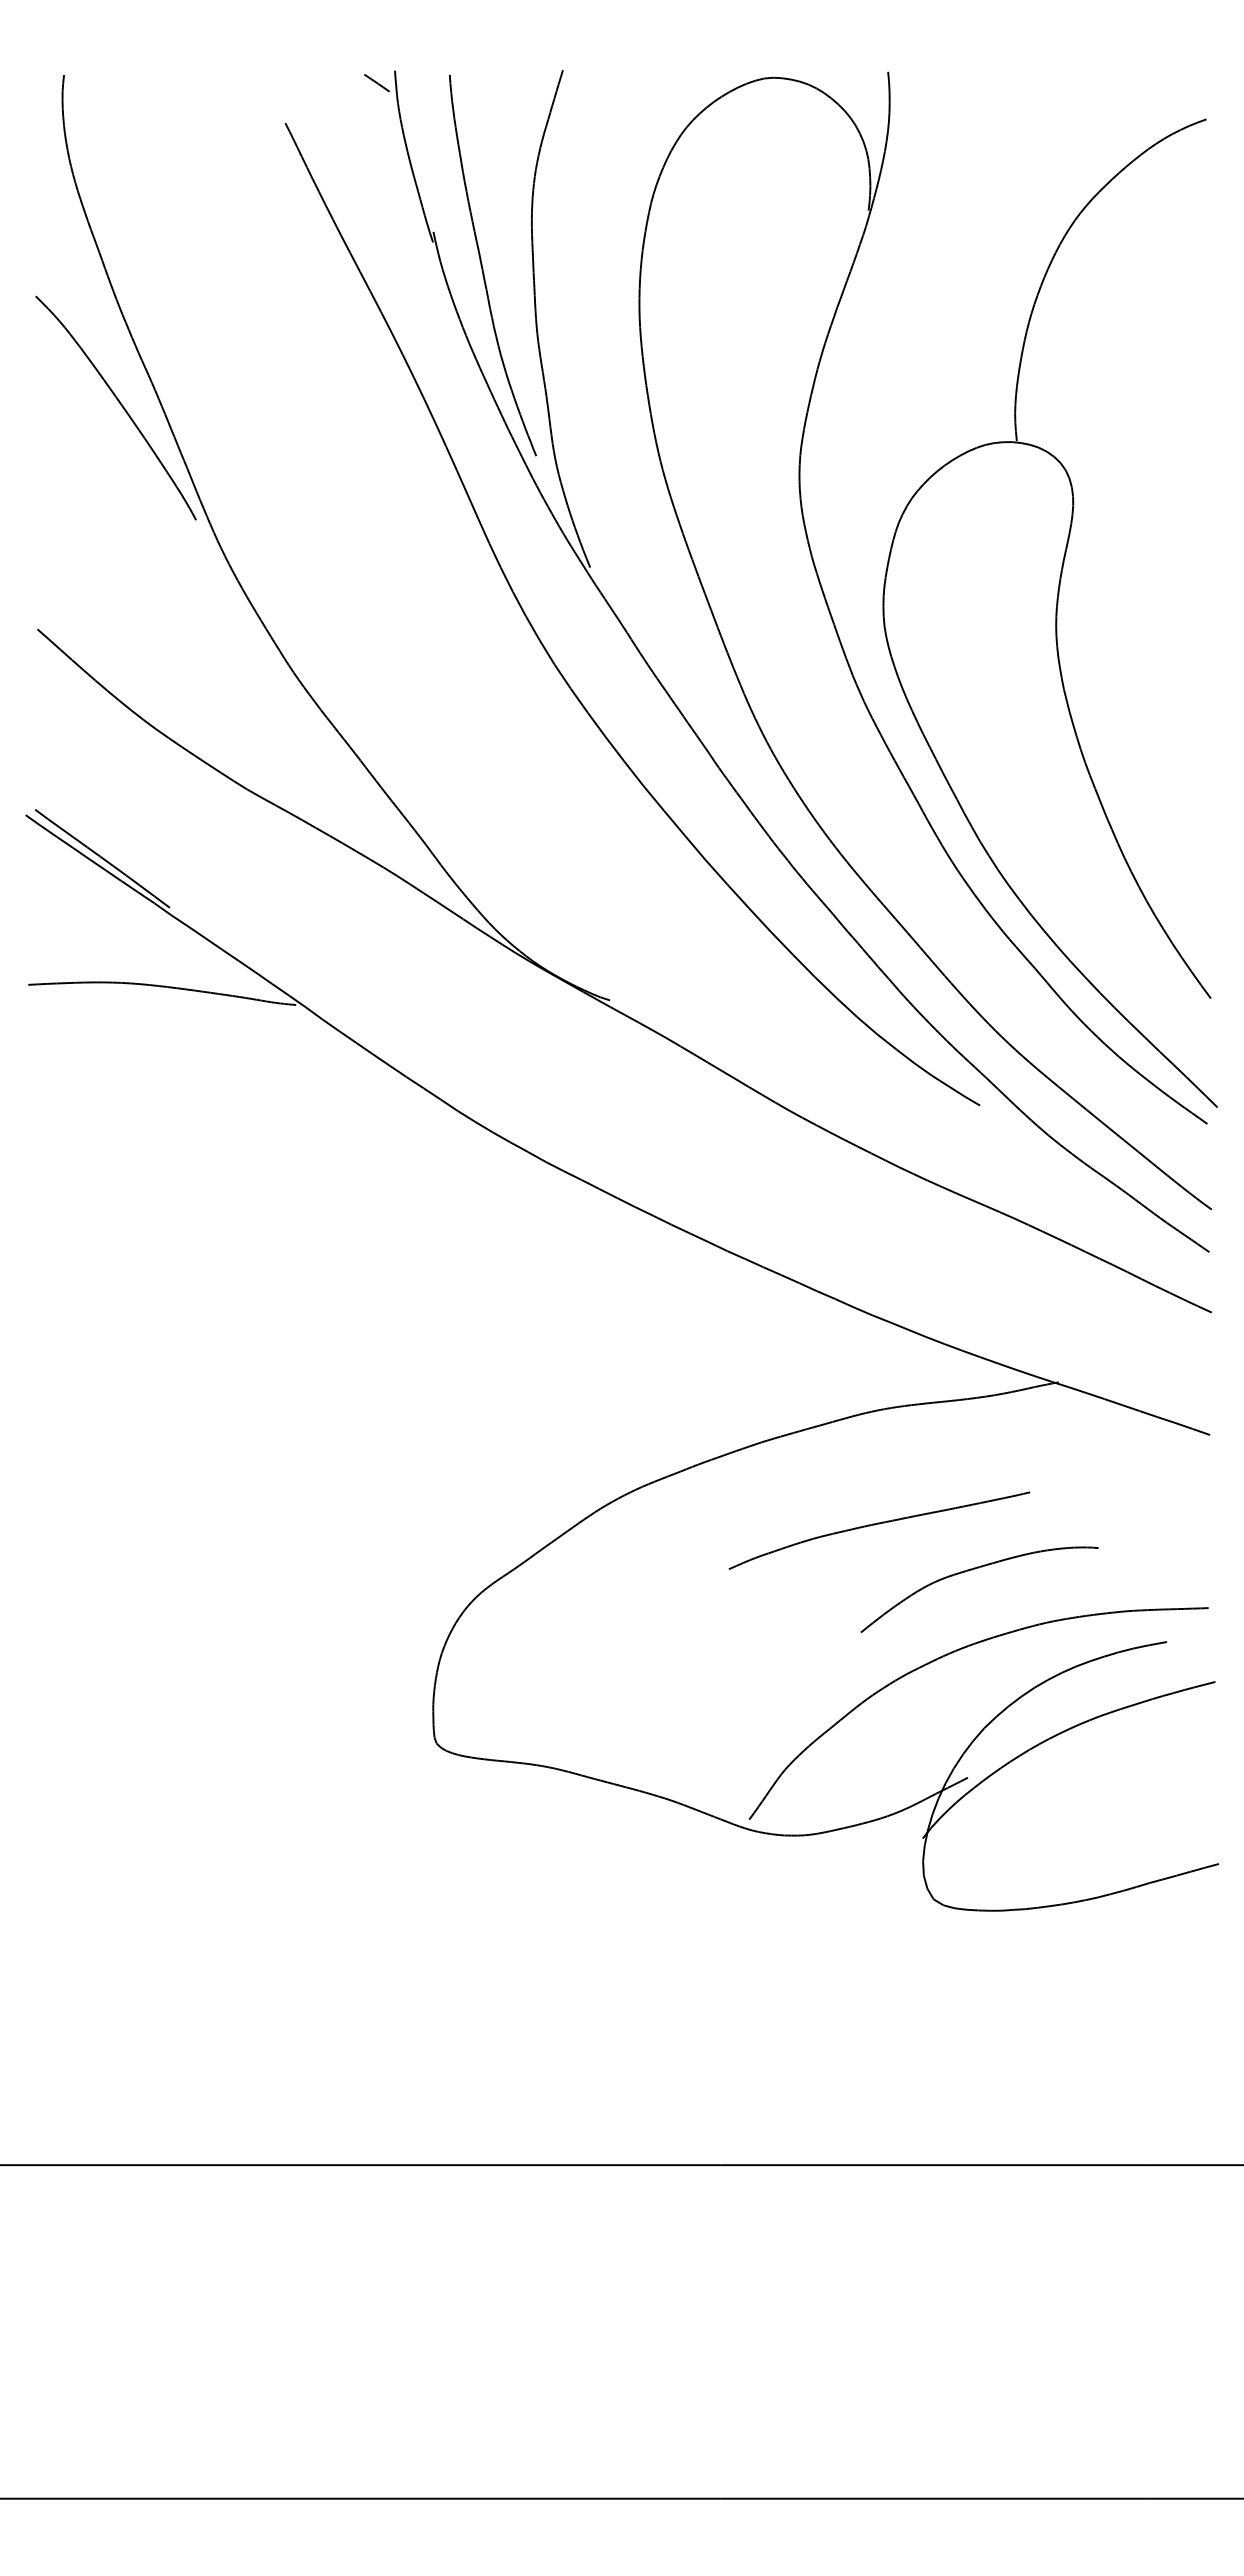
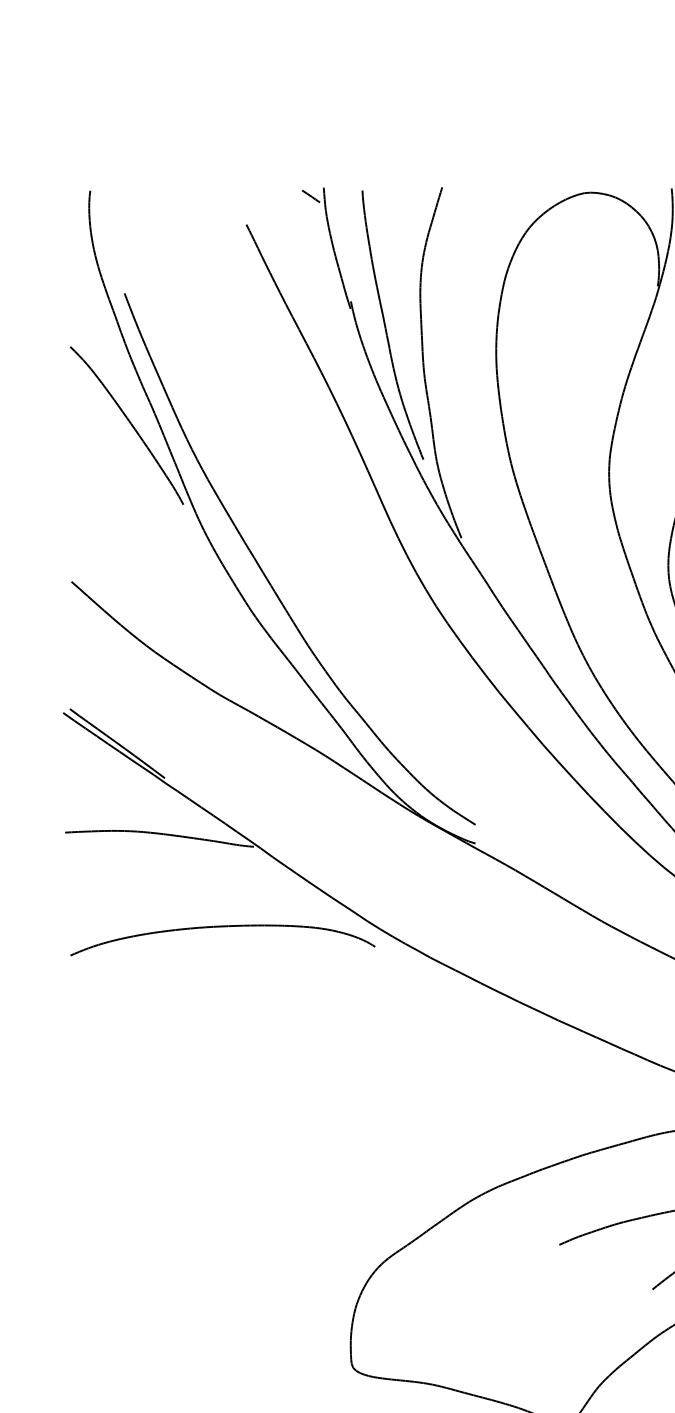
part: (315, 624) -> (267, 578), added
part: (251, 1118) -> (222, 926), added

